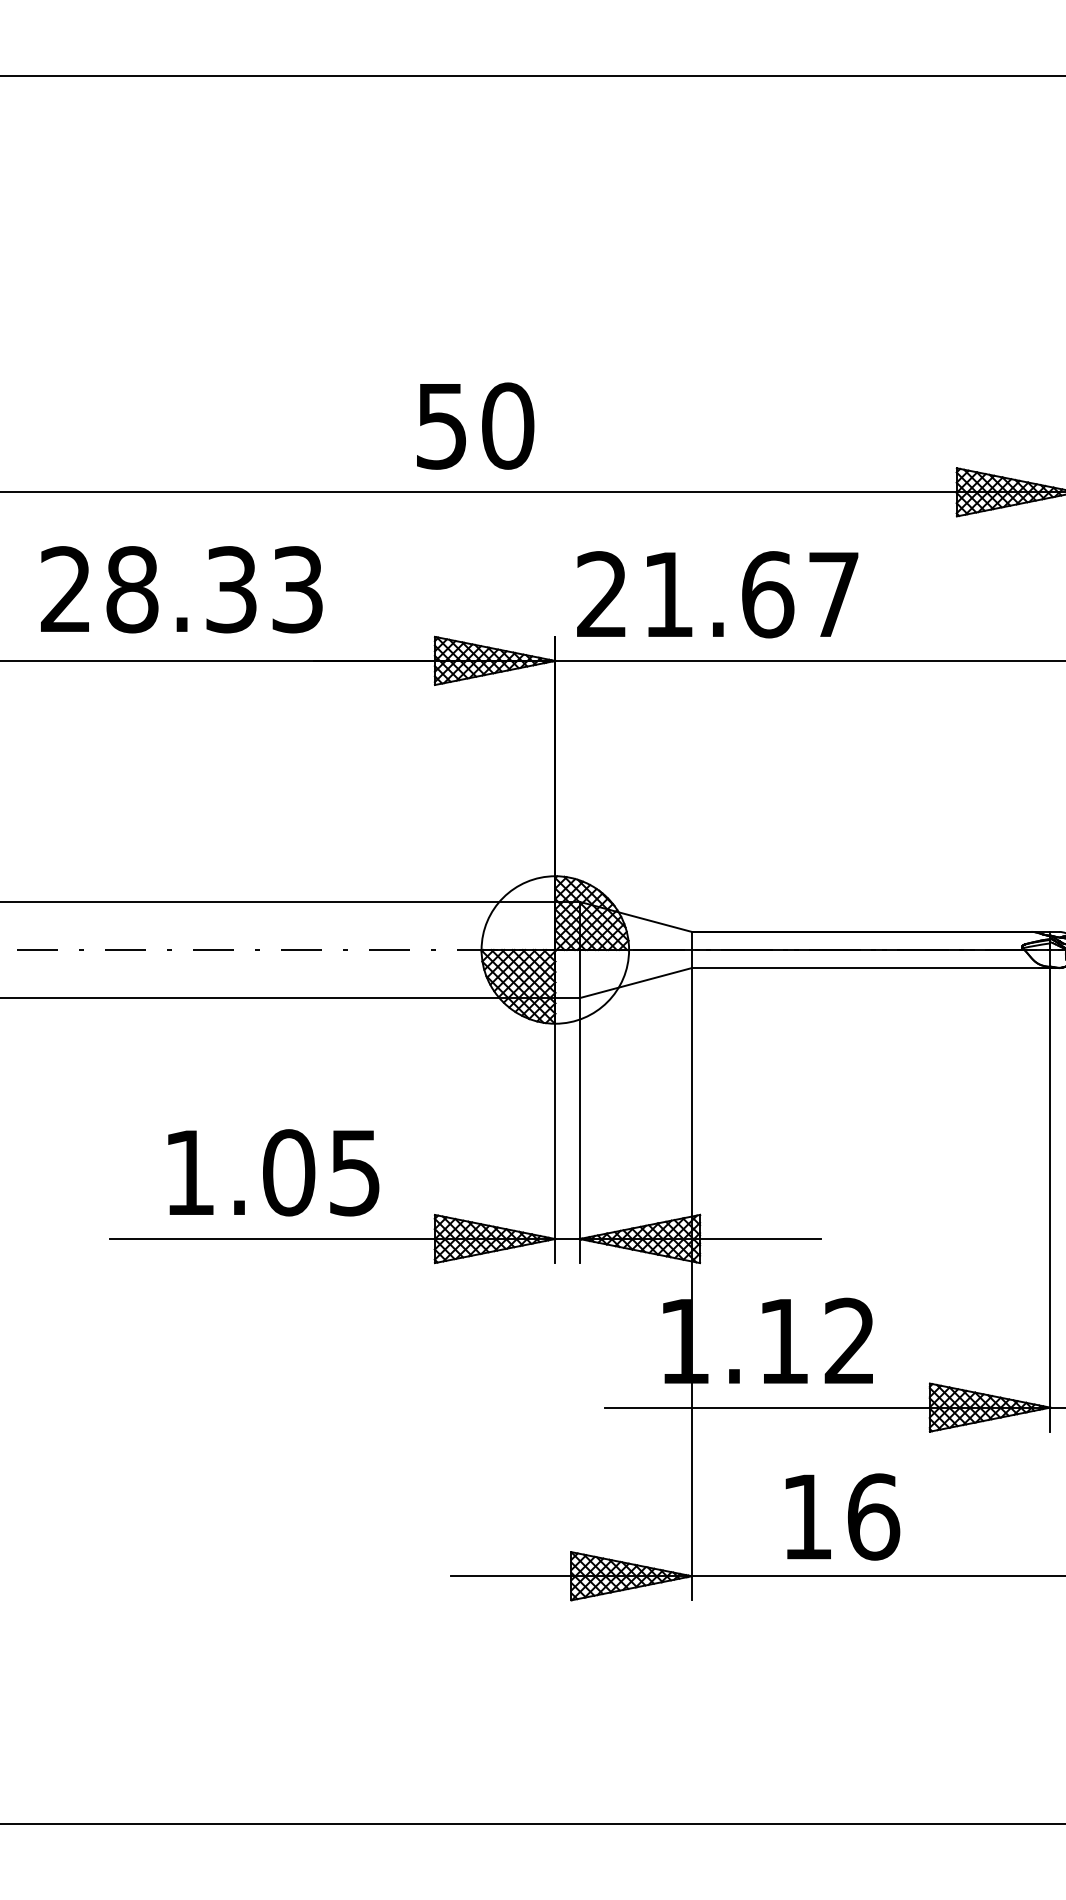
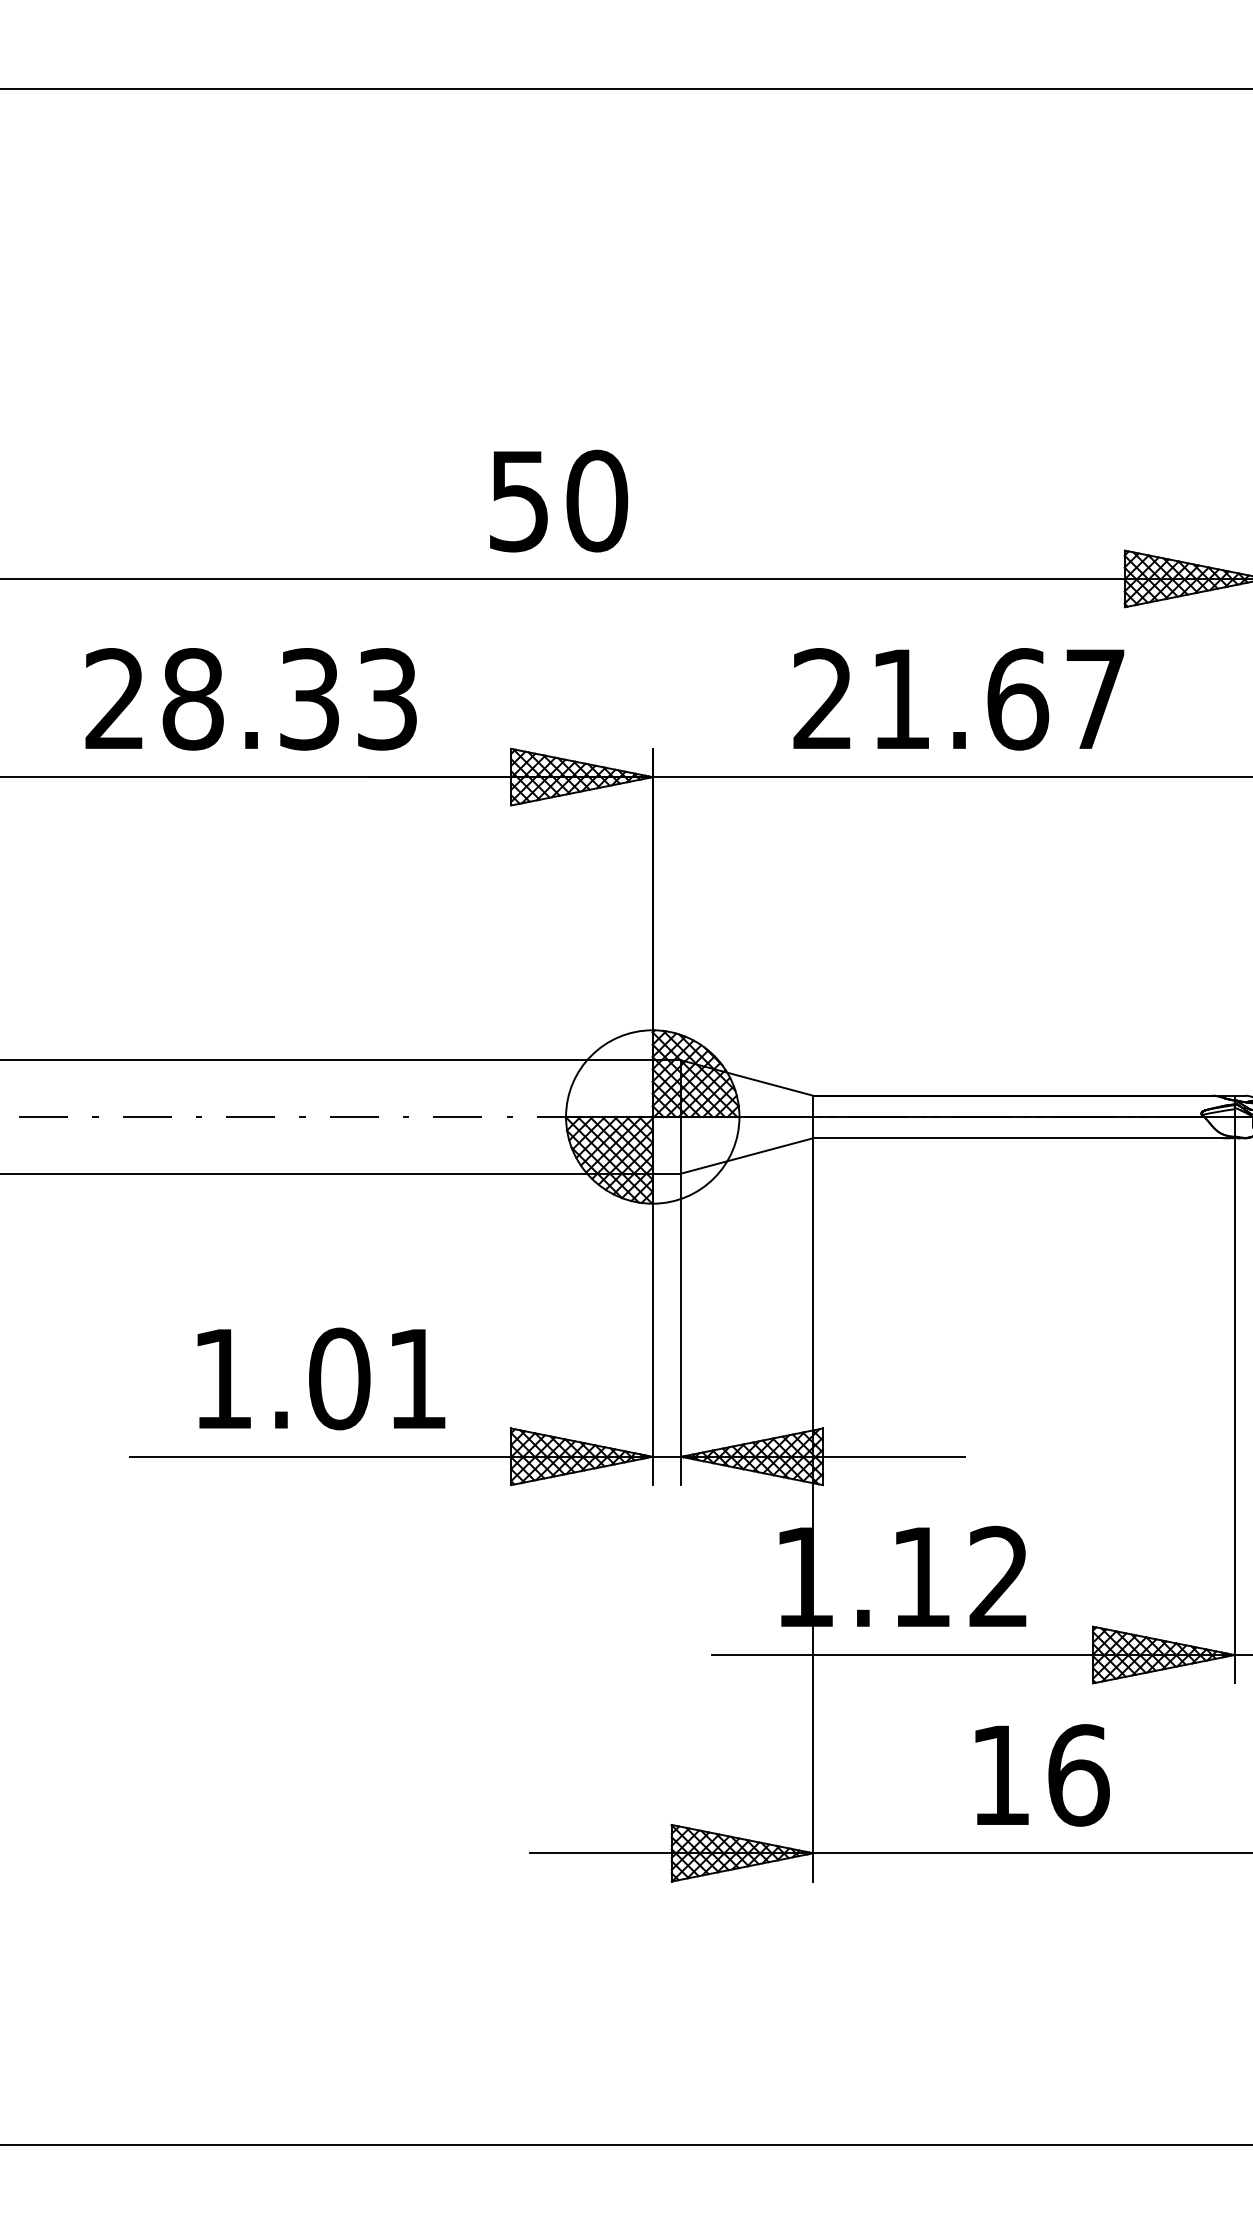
text: (181, 589) -> (250, 699), moved
text: (717, 594) -> (958, 699), moved
text: (354, 1173) -> (416, 1379), 1.05 -> 1.01
text: (842, 1516) -> (1042, 1774), moved

